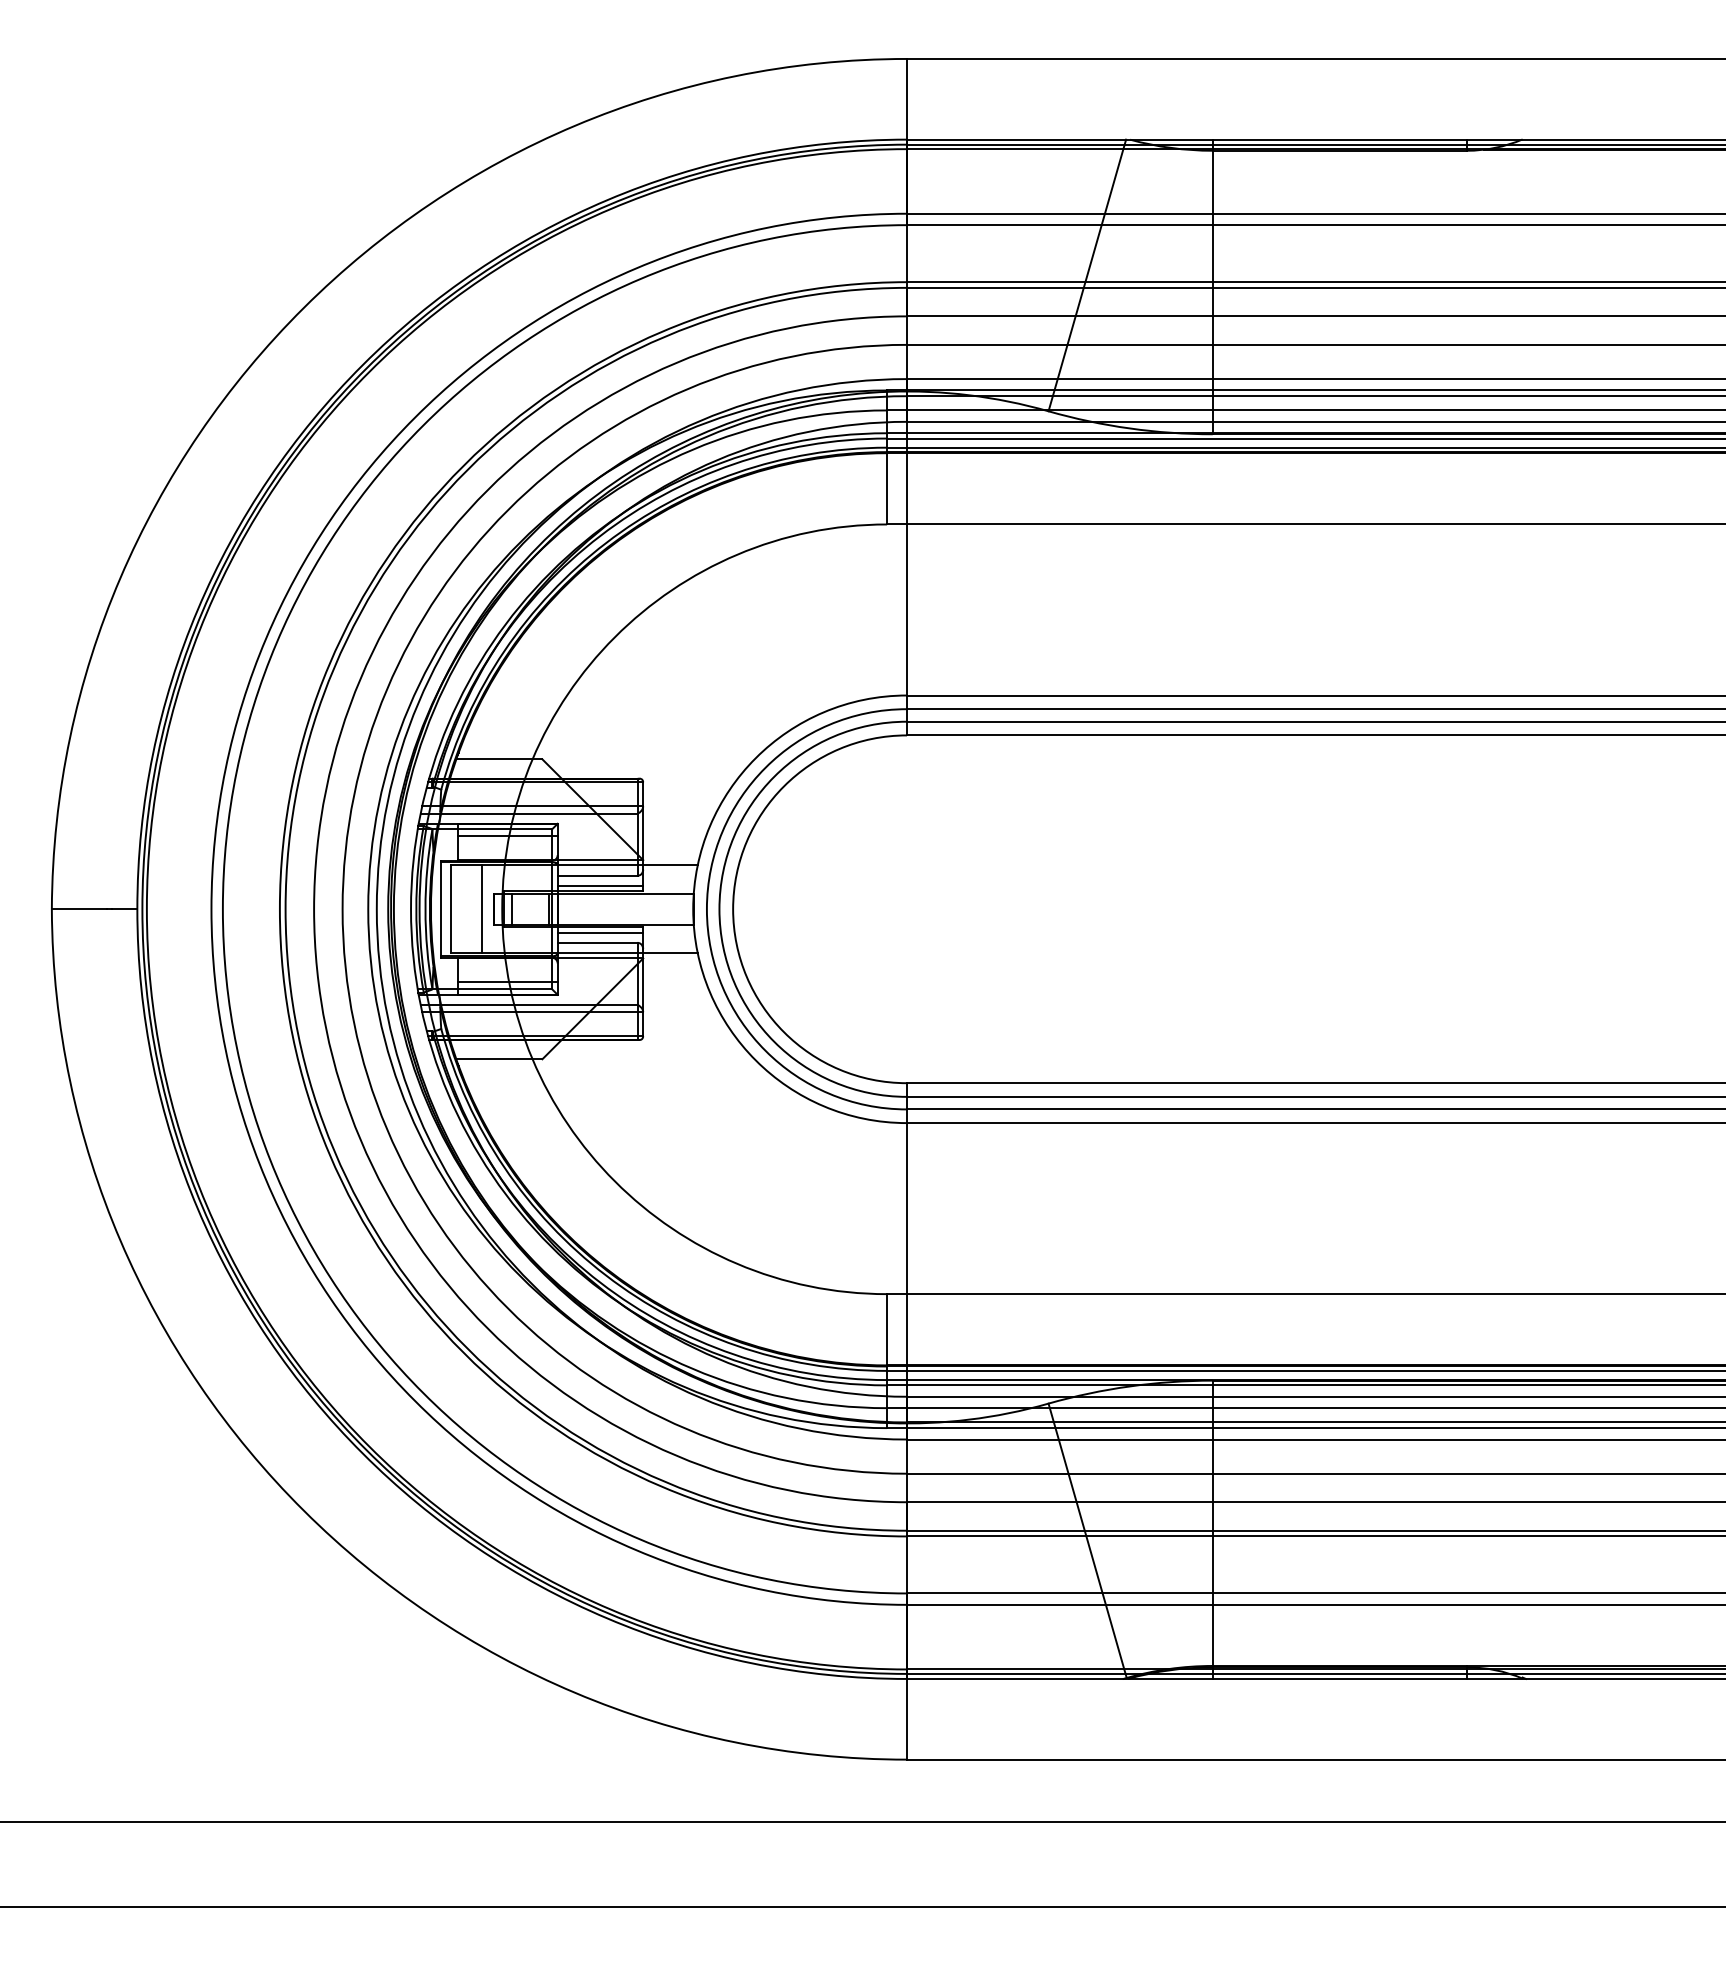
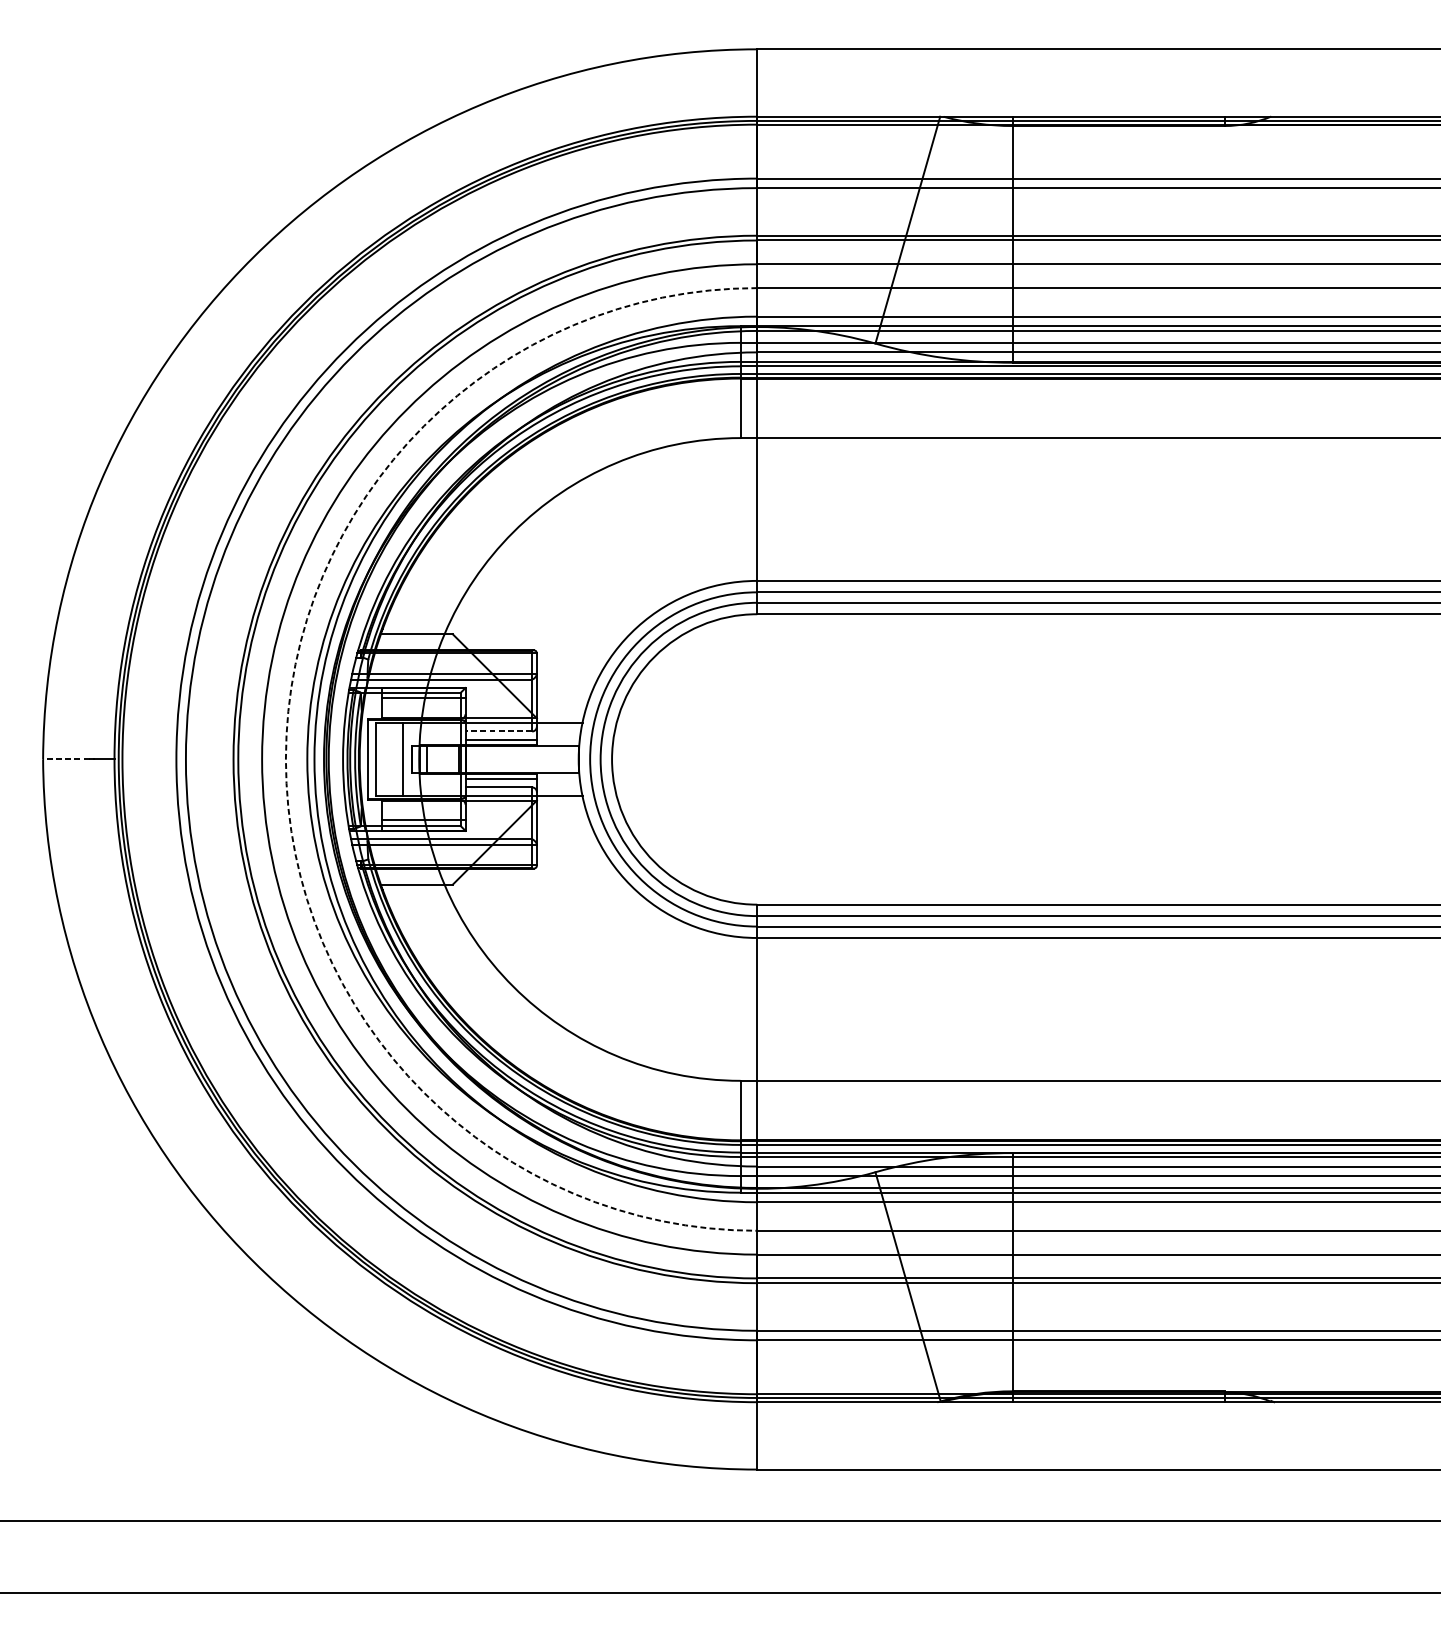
line: (597, 875) -> (498, 731), solid -> dashed
line: (79, 909) -> (66, 759), solid -> dashed
arc: (342, 909) -> (285, 759), solid -> dashed

